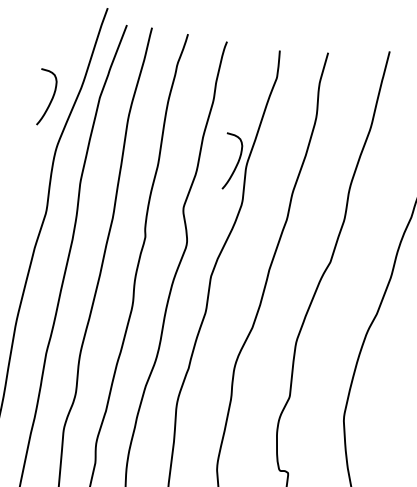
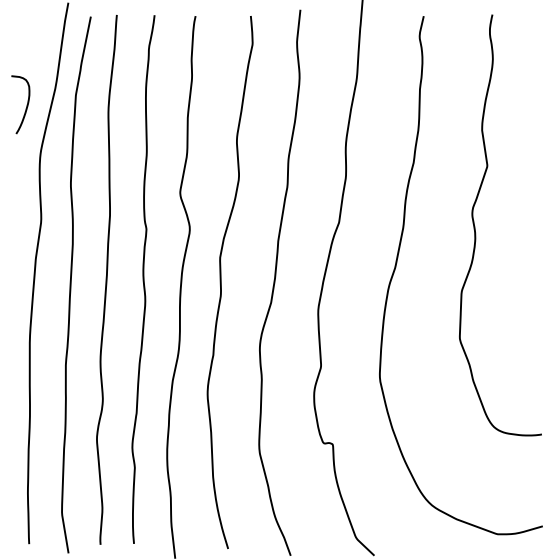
curve: (236, 162) -> (226, 137), removed

